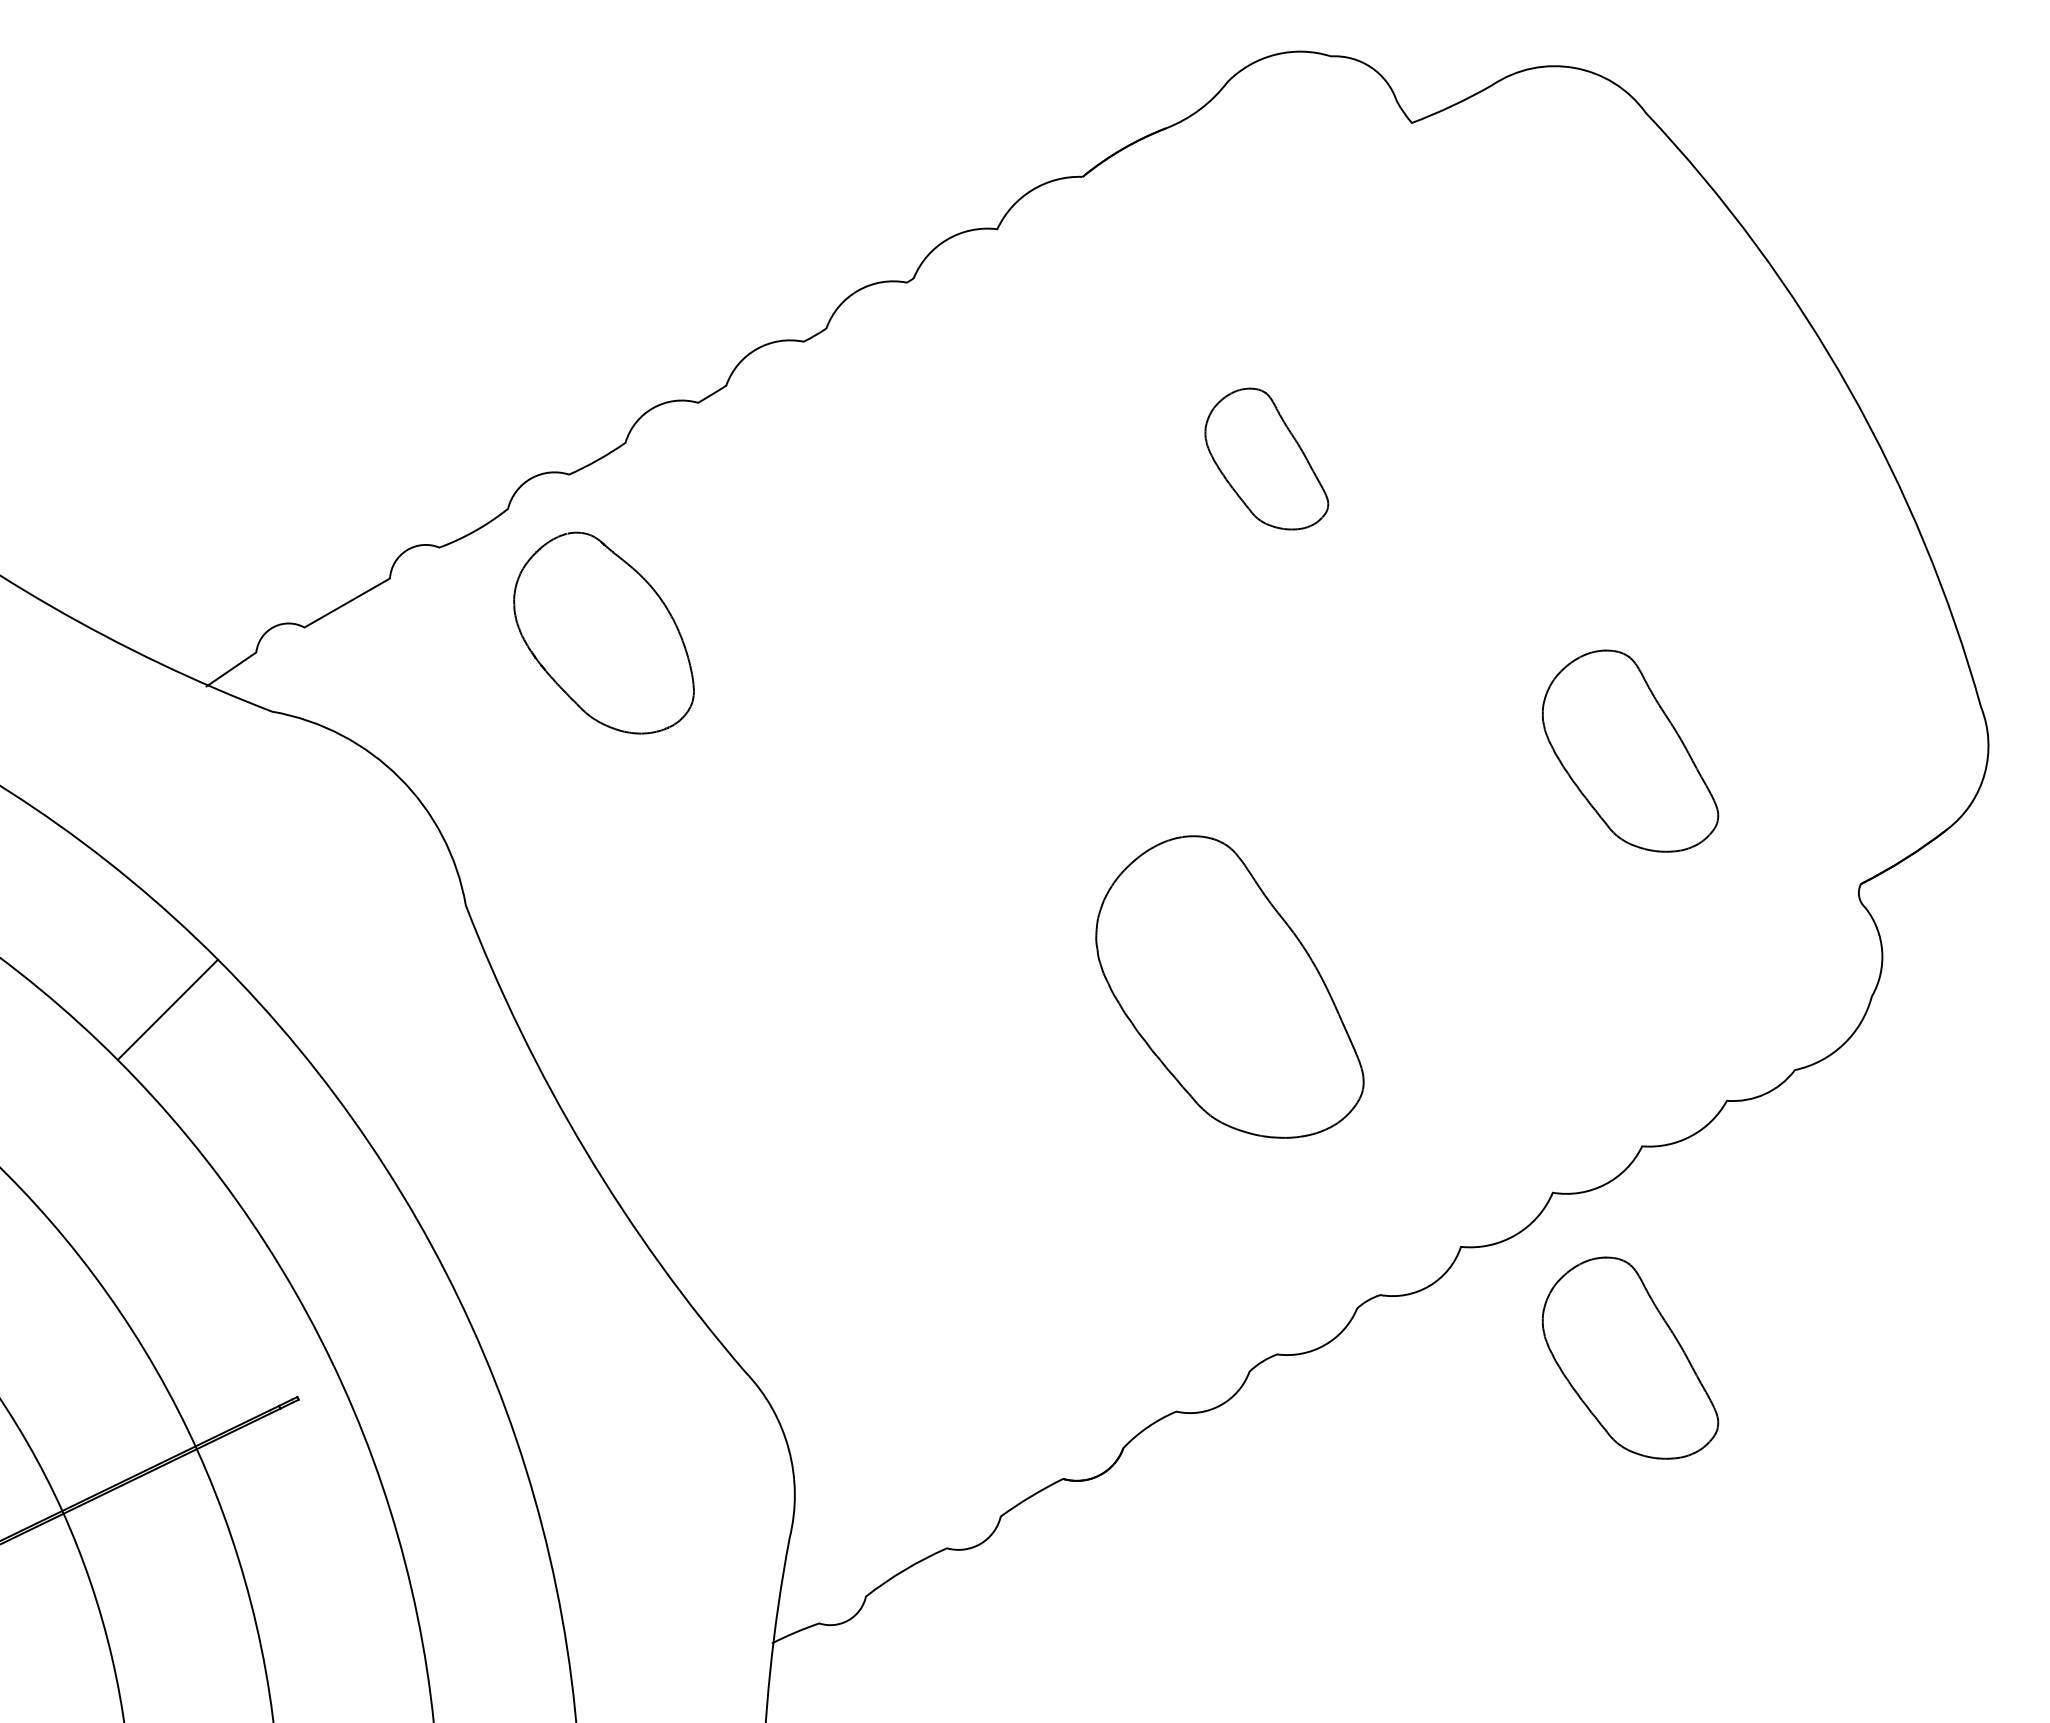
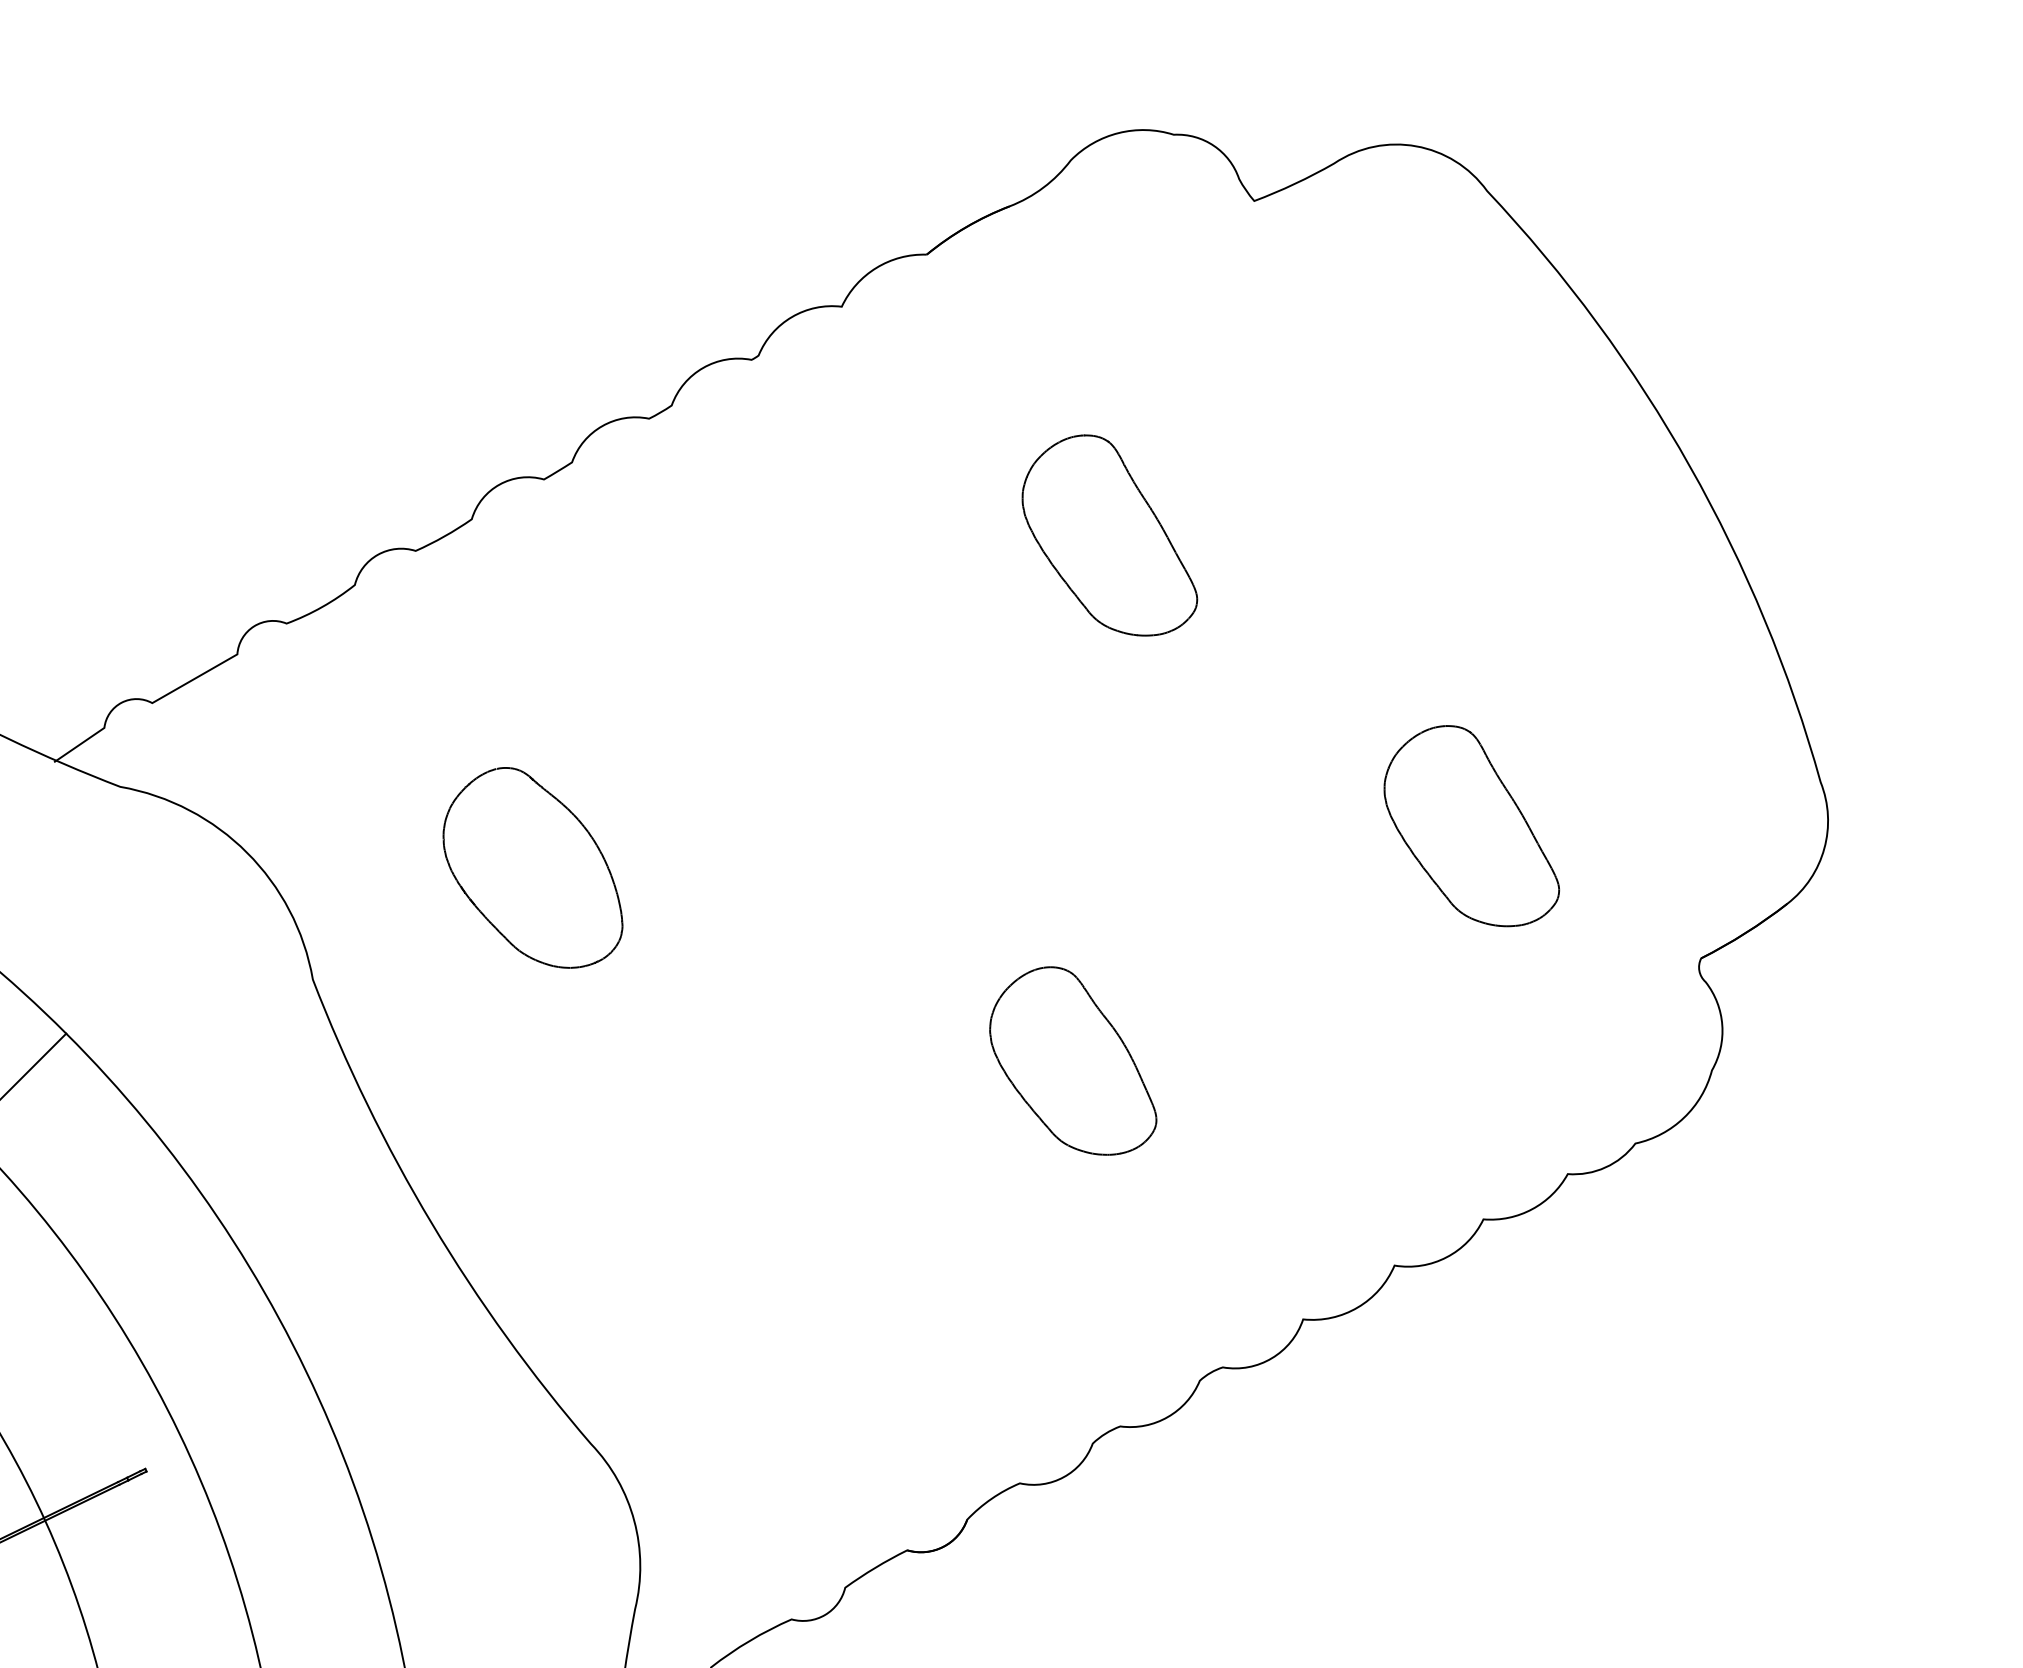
part: (1266, 458) -> (1109, 534), size x1.43
part: (603, 632) -> (532, 867), moved
part: (1229, 987) -> (1072, 1061), size x0.62
part: (1630, 1357) -> (1471, 1429), removed

